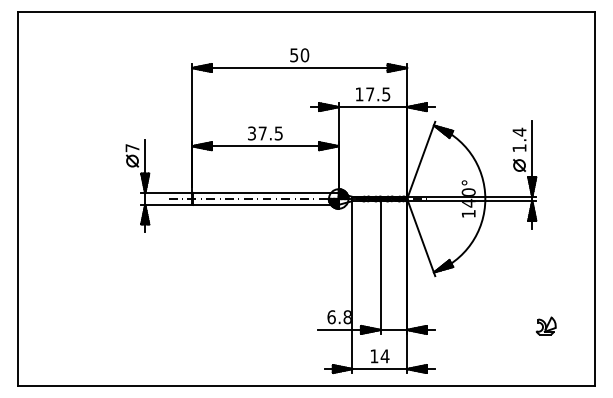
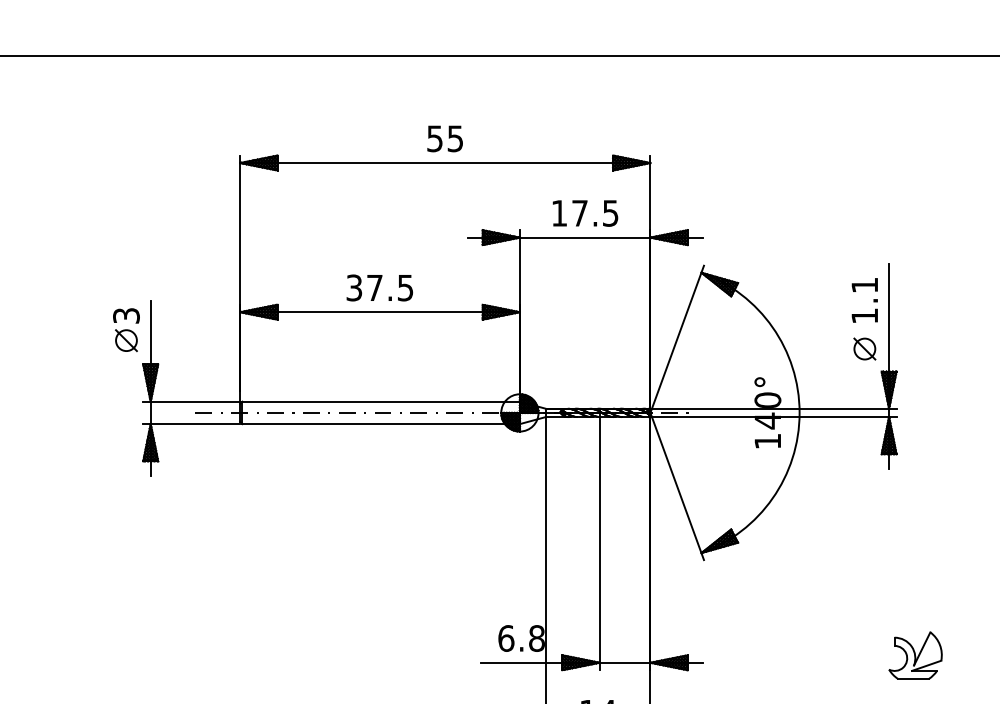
text: (304, 55) -> (454, 139), 50 -> 55
text: (519, 131) -> (864, 284), 1.4 -> 1.1
text: (132, 148) -> (126, 316), 7 -> 3
part: (545, 325) -> (914, 654), size x1.43

